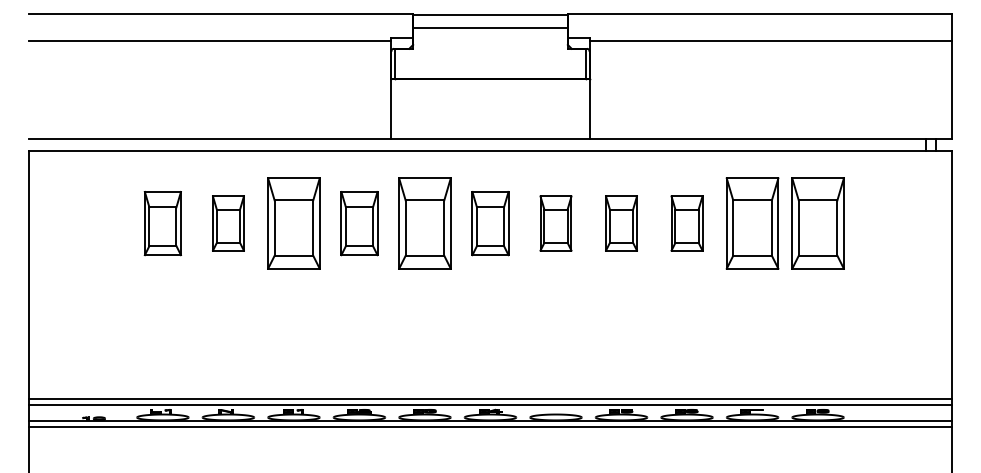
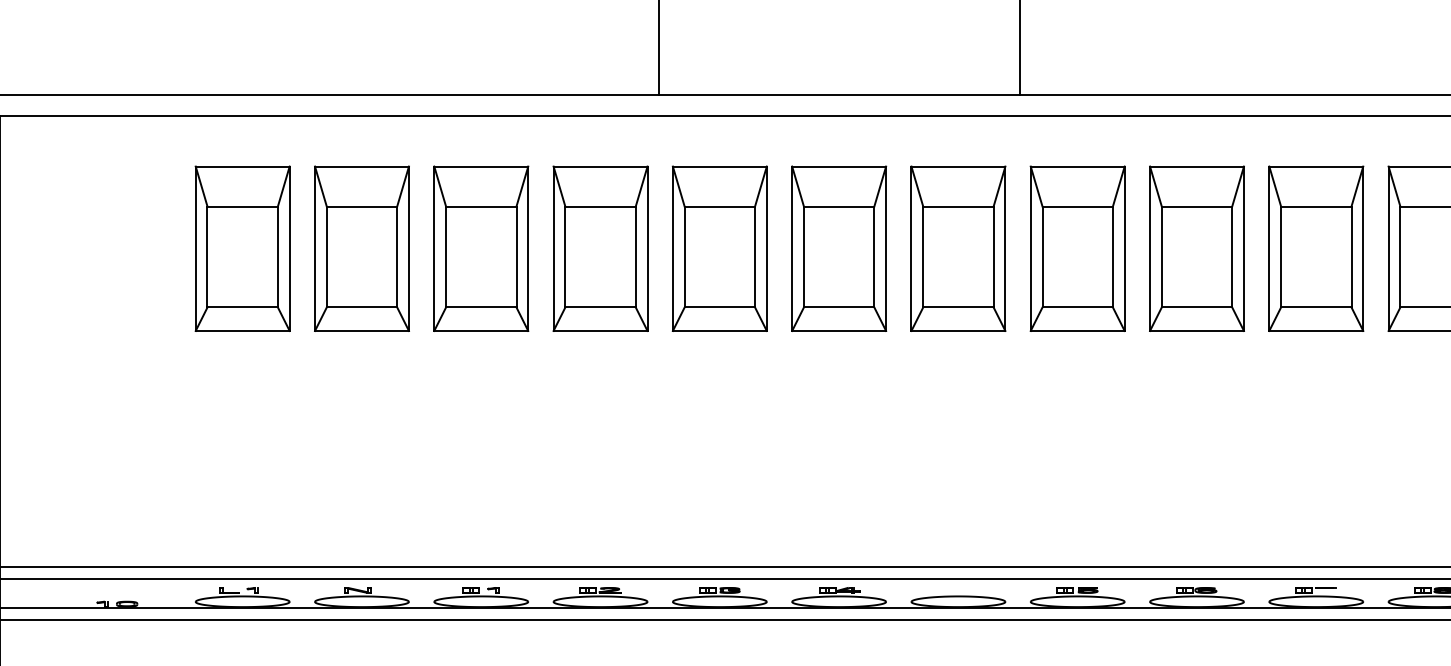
part: (162, 223) -> (241, 248), size x1.43
part: (228, 223) -> (362, 248), size x1.67
part: (359, 223) -> (600, 248), size x1.43
part: (490, 223) -> (839, 248), size x1.43
part: (555, 223) -> (957, 248), size x1.67
part: (621, 223) -> (1077, 248), size x1.67
part: (686, 223) -> (1196, 248), size x1.67

